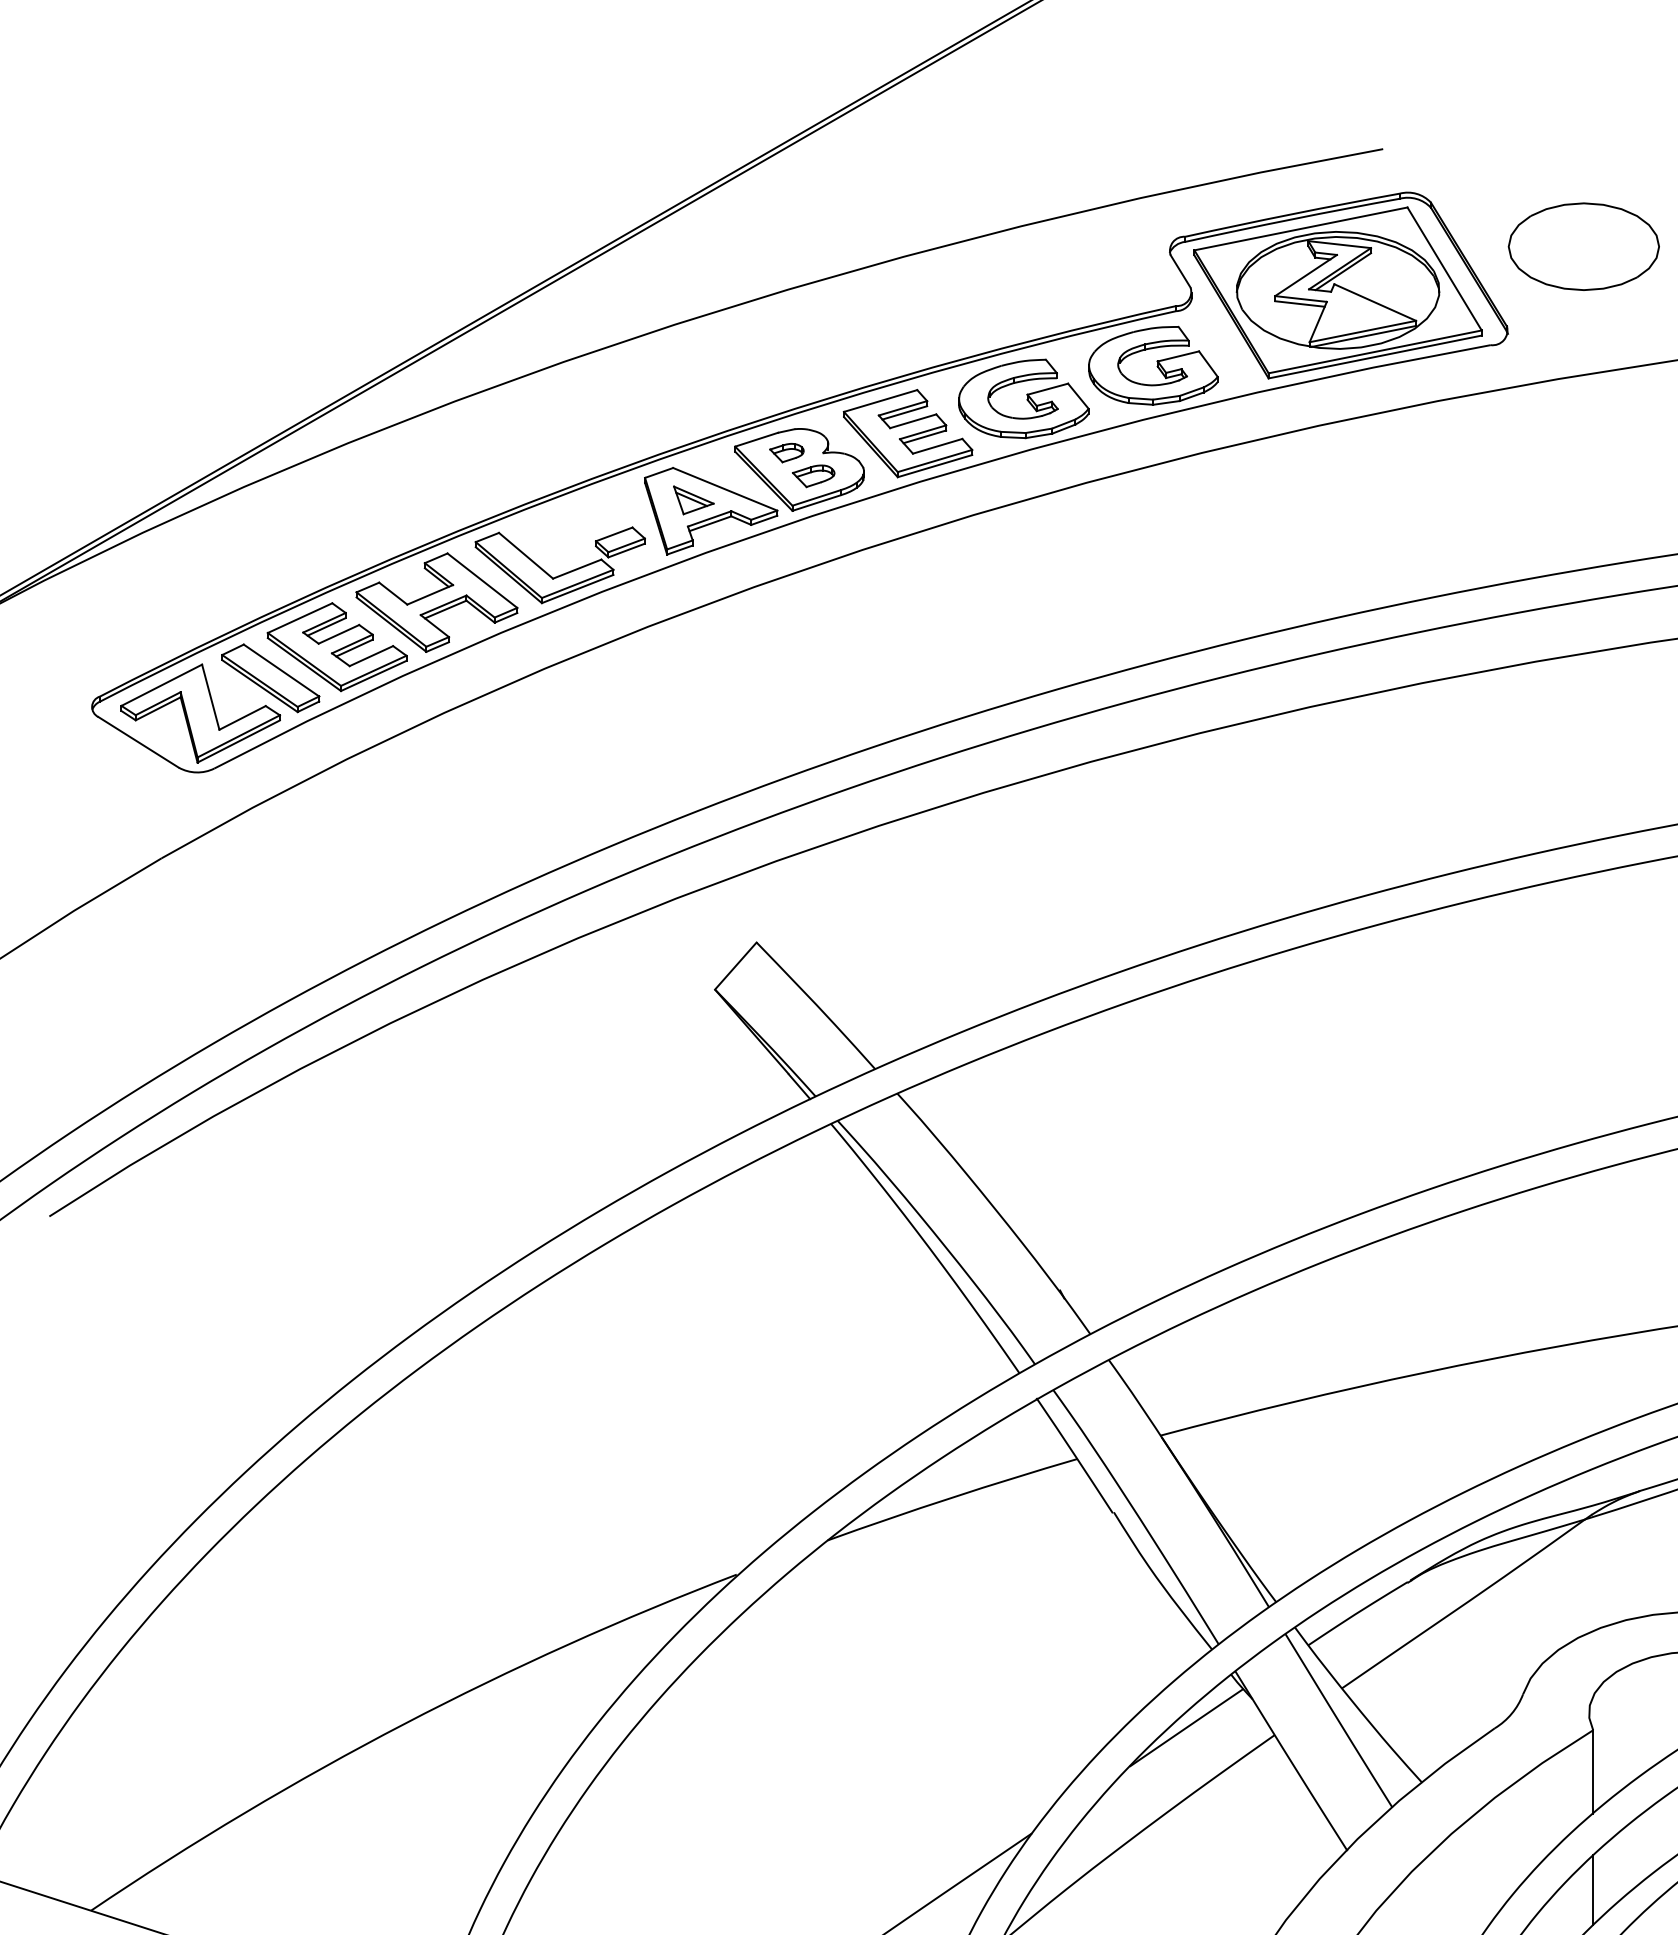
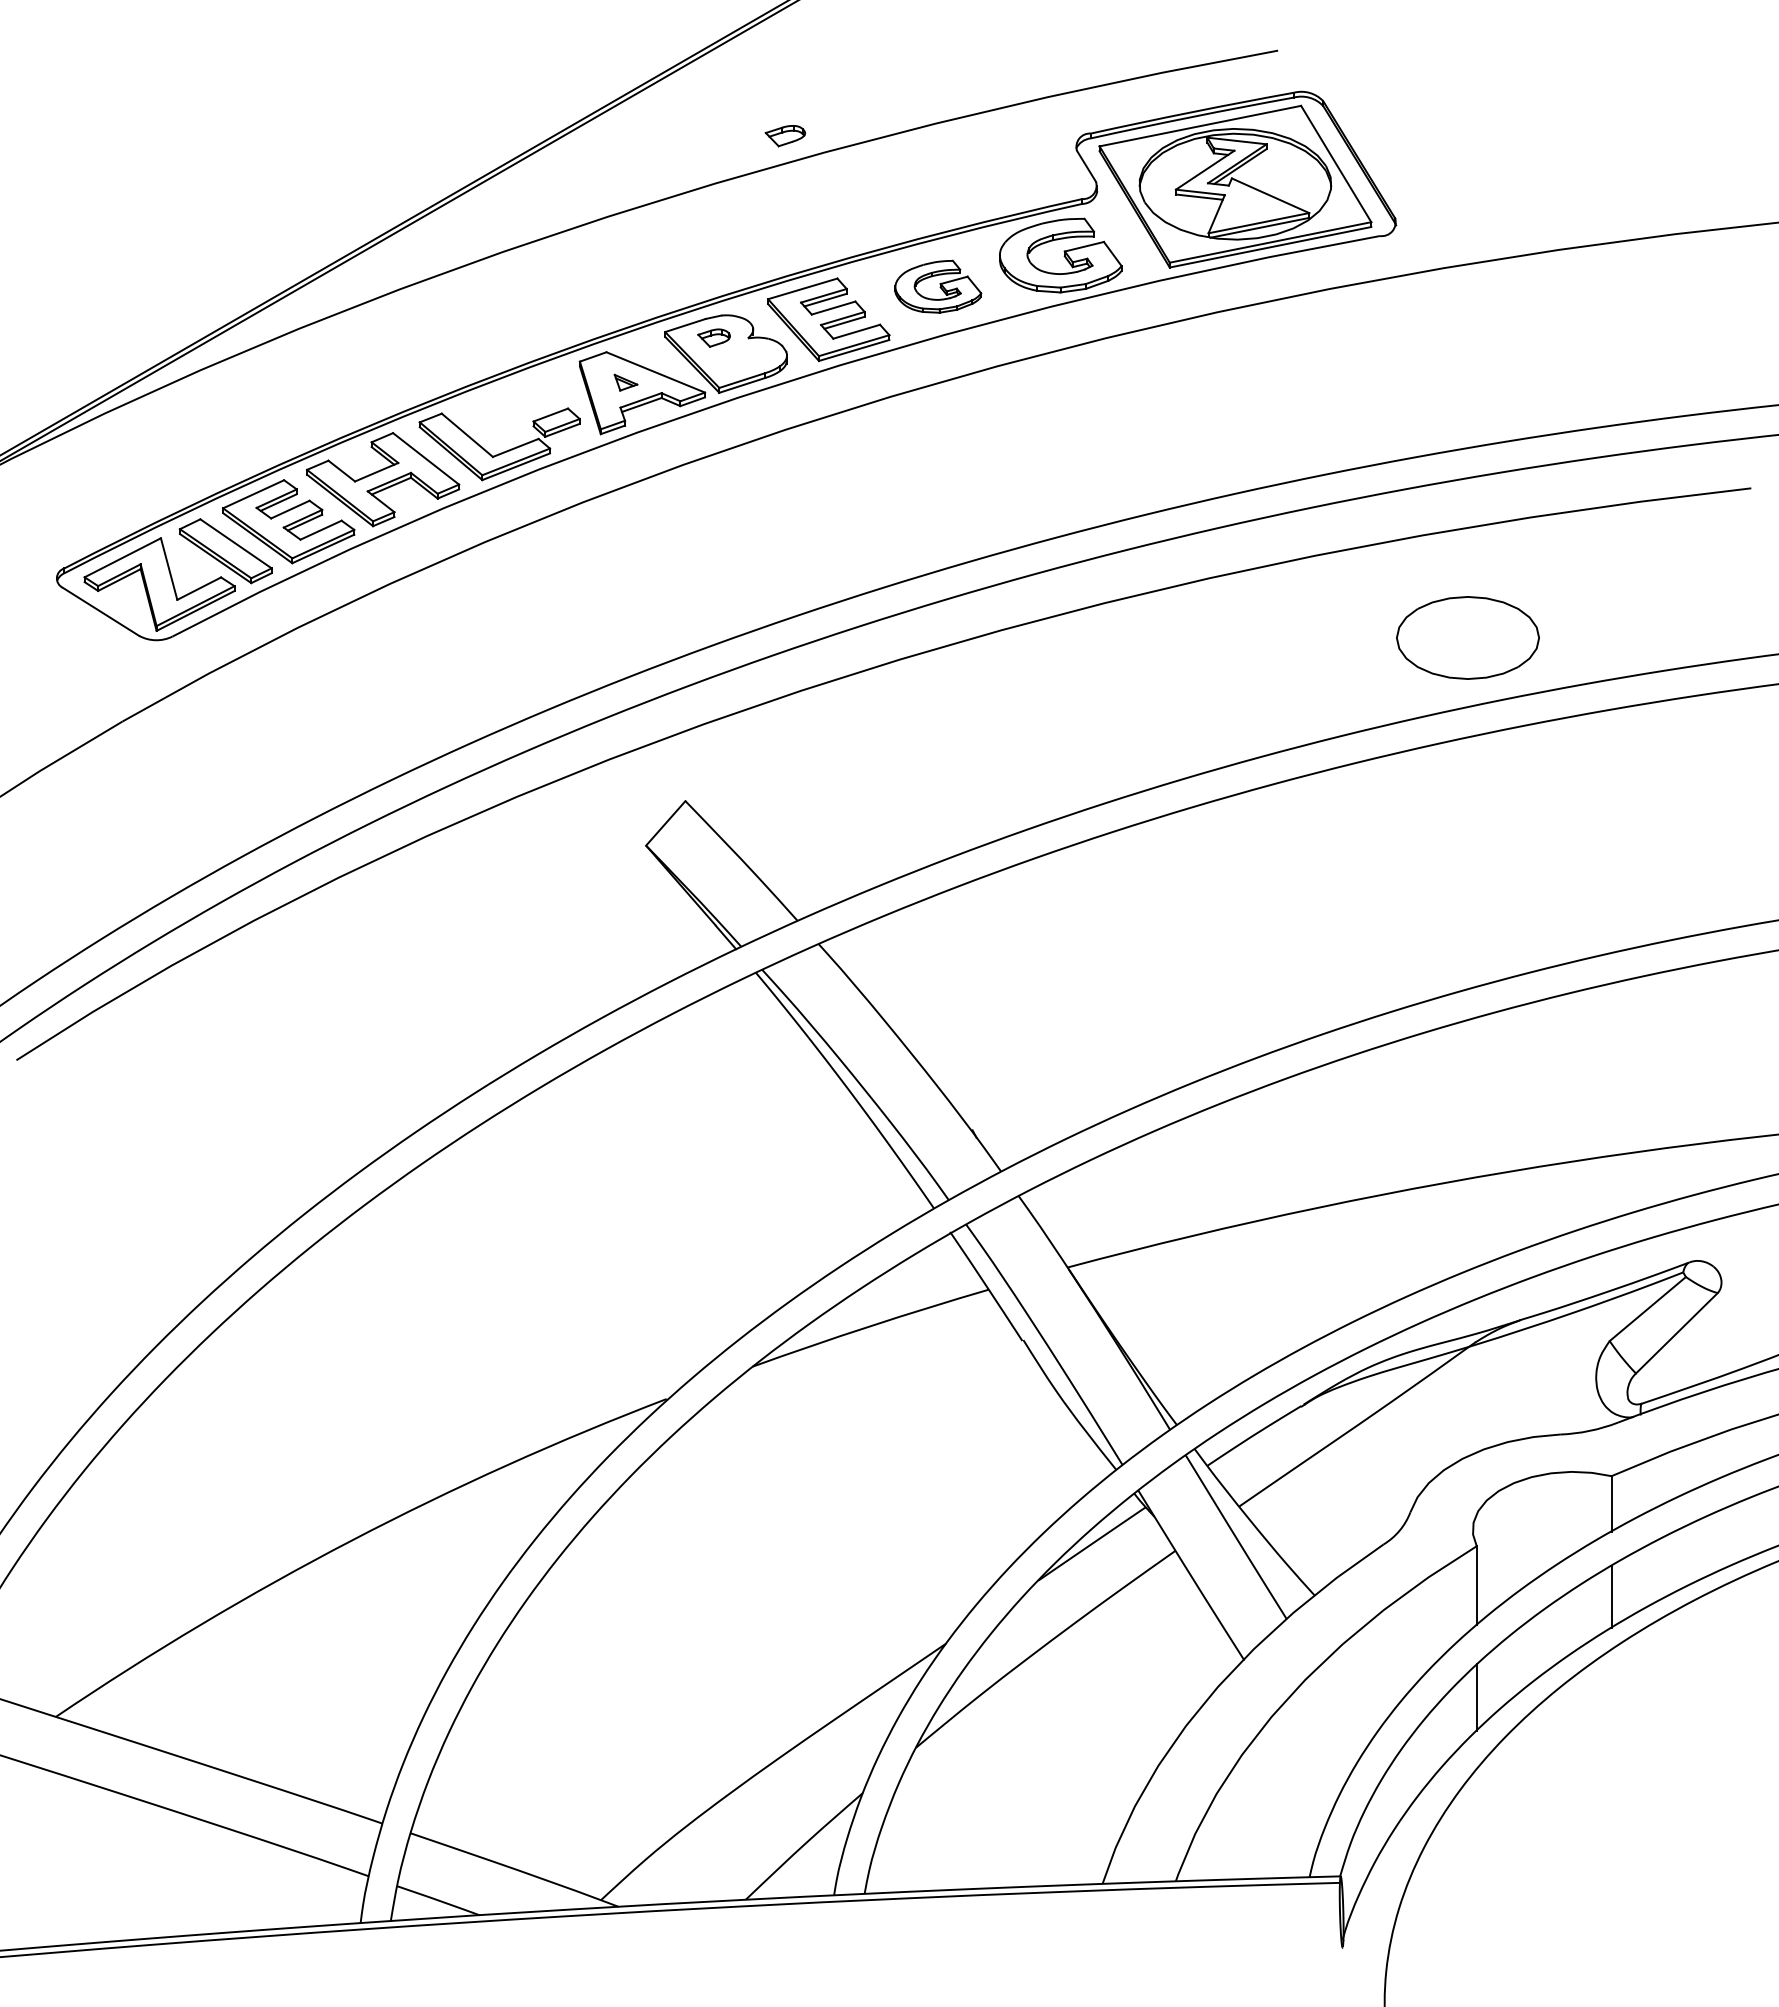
part: (1583, 246) -> (1467, 637), moved
part: (1024, 398) -> (938, 286), size x0.7
part: (812, 476) -> (784, 136), moved
part: (693, 499) -> (625, 382), size x0.6

